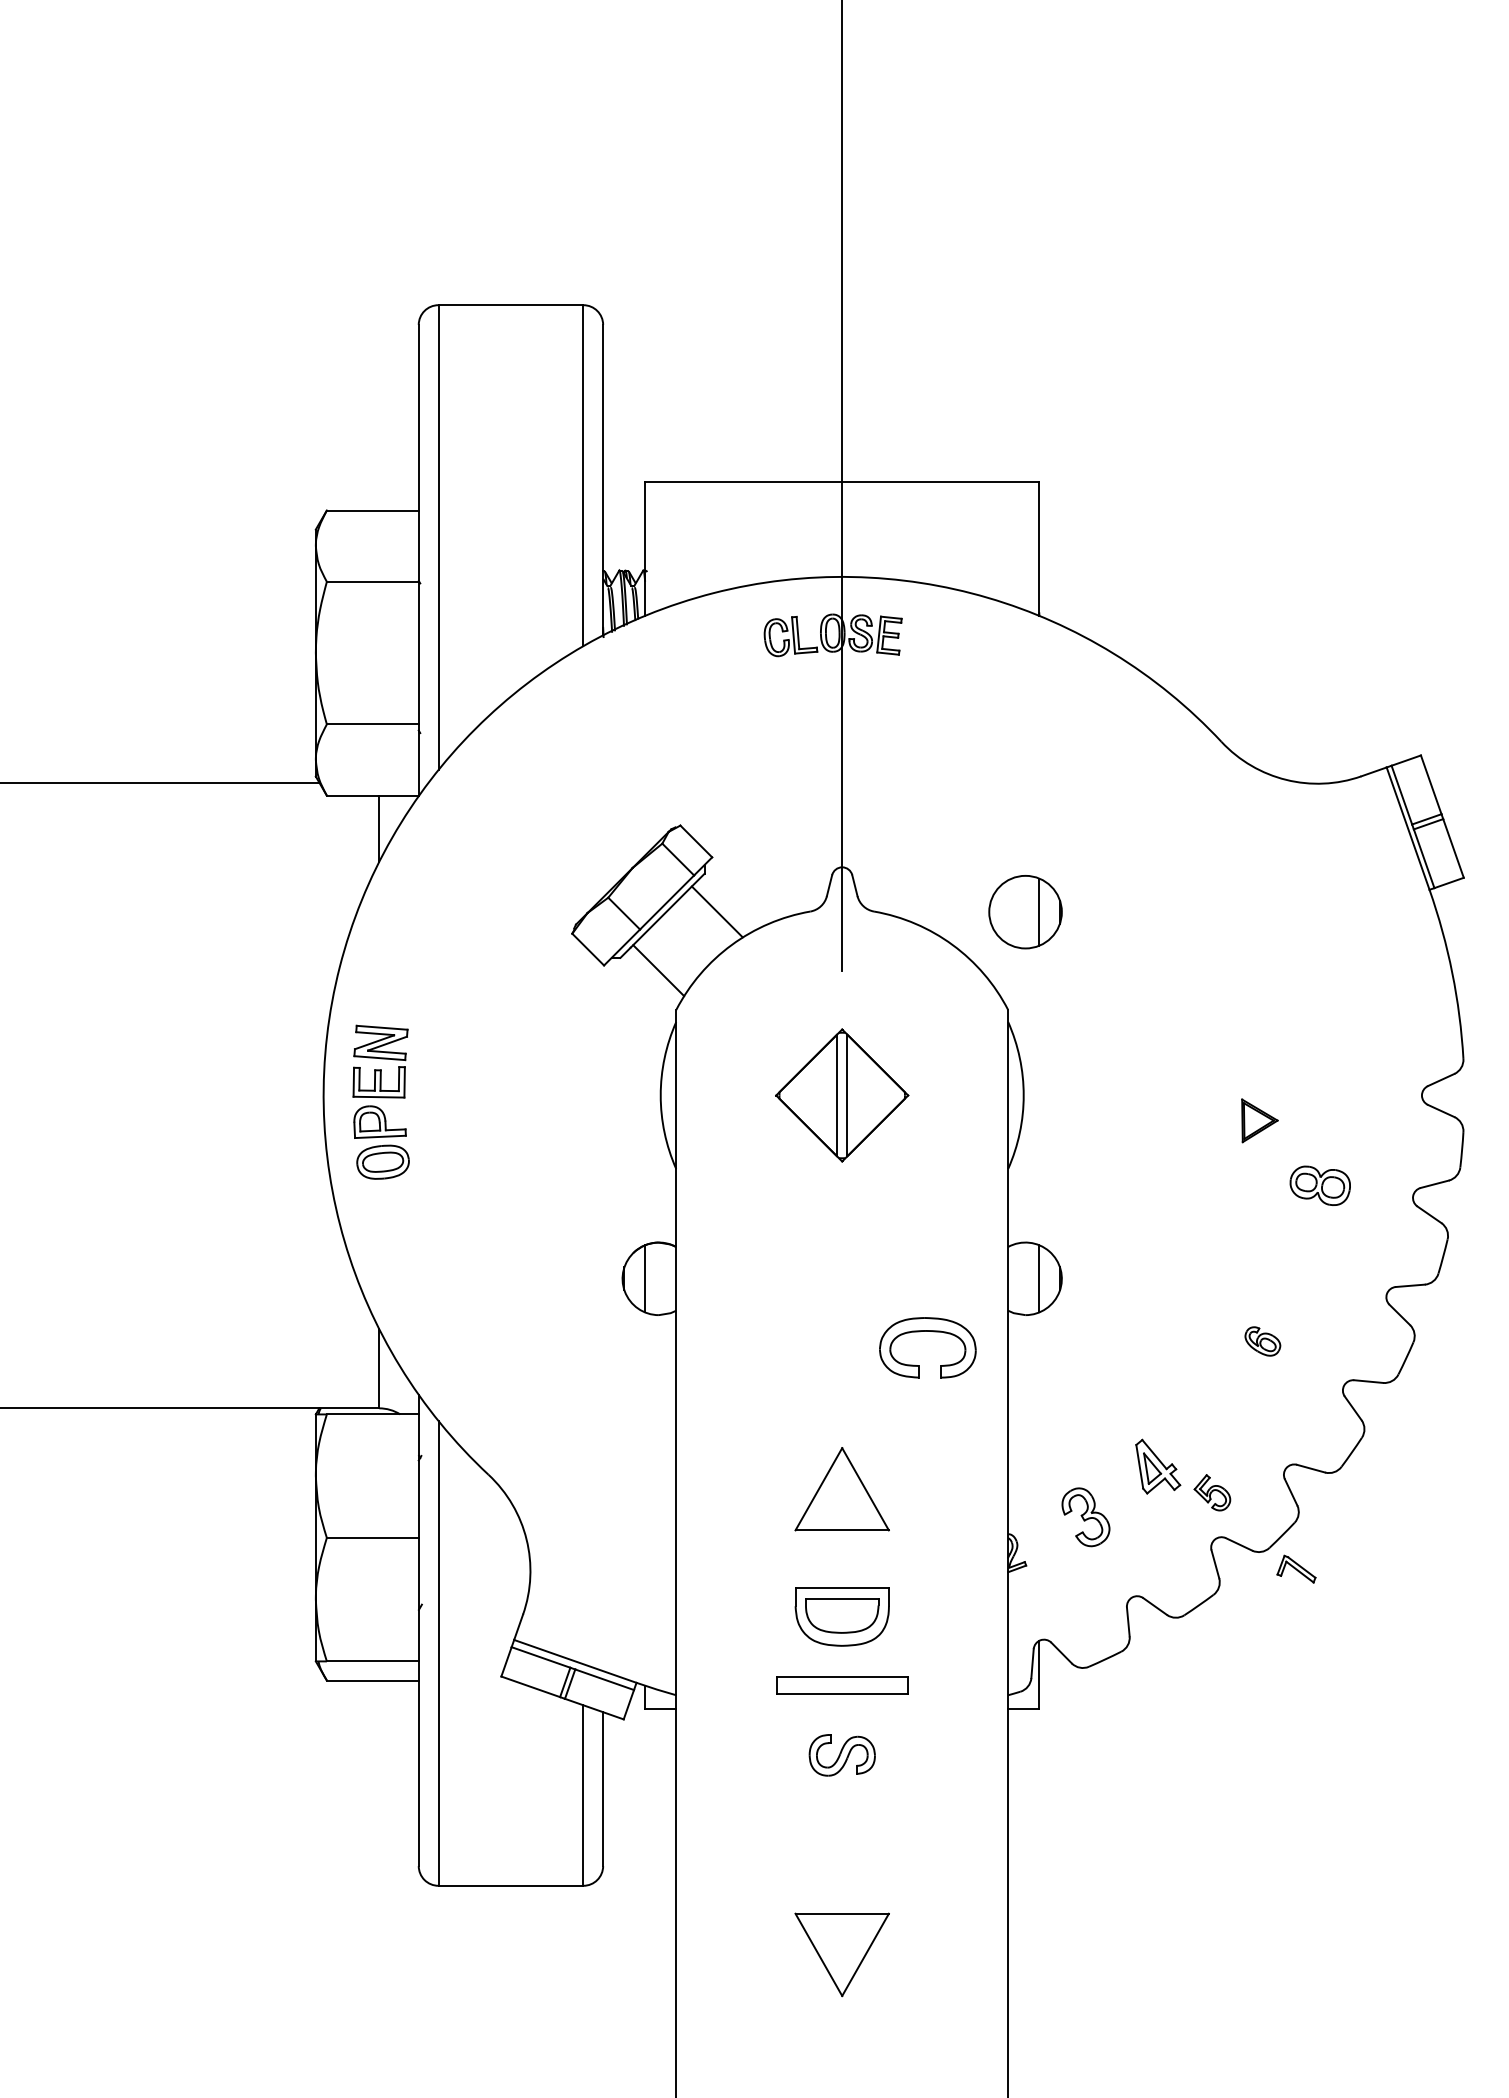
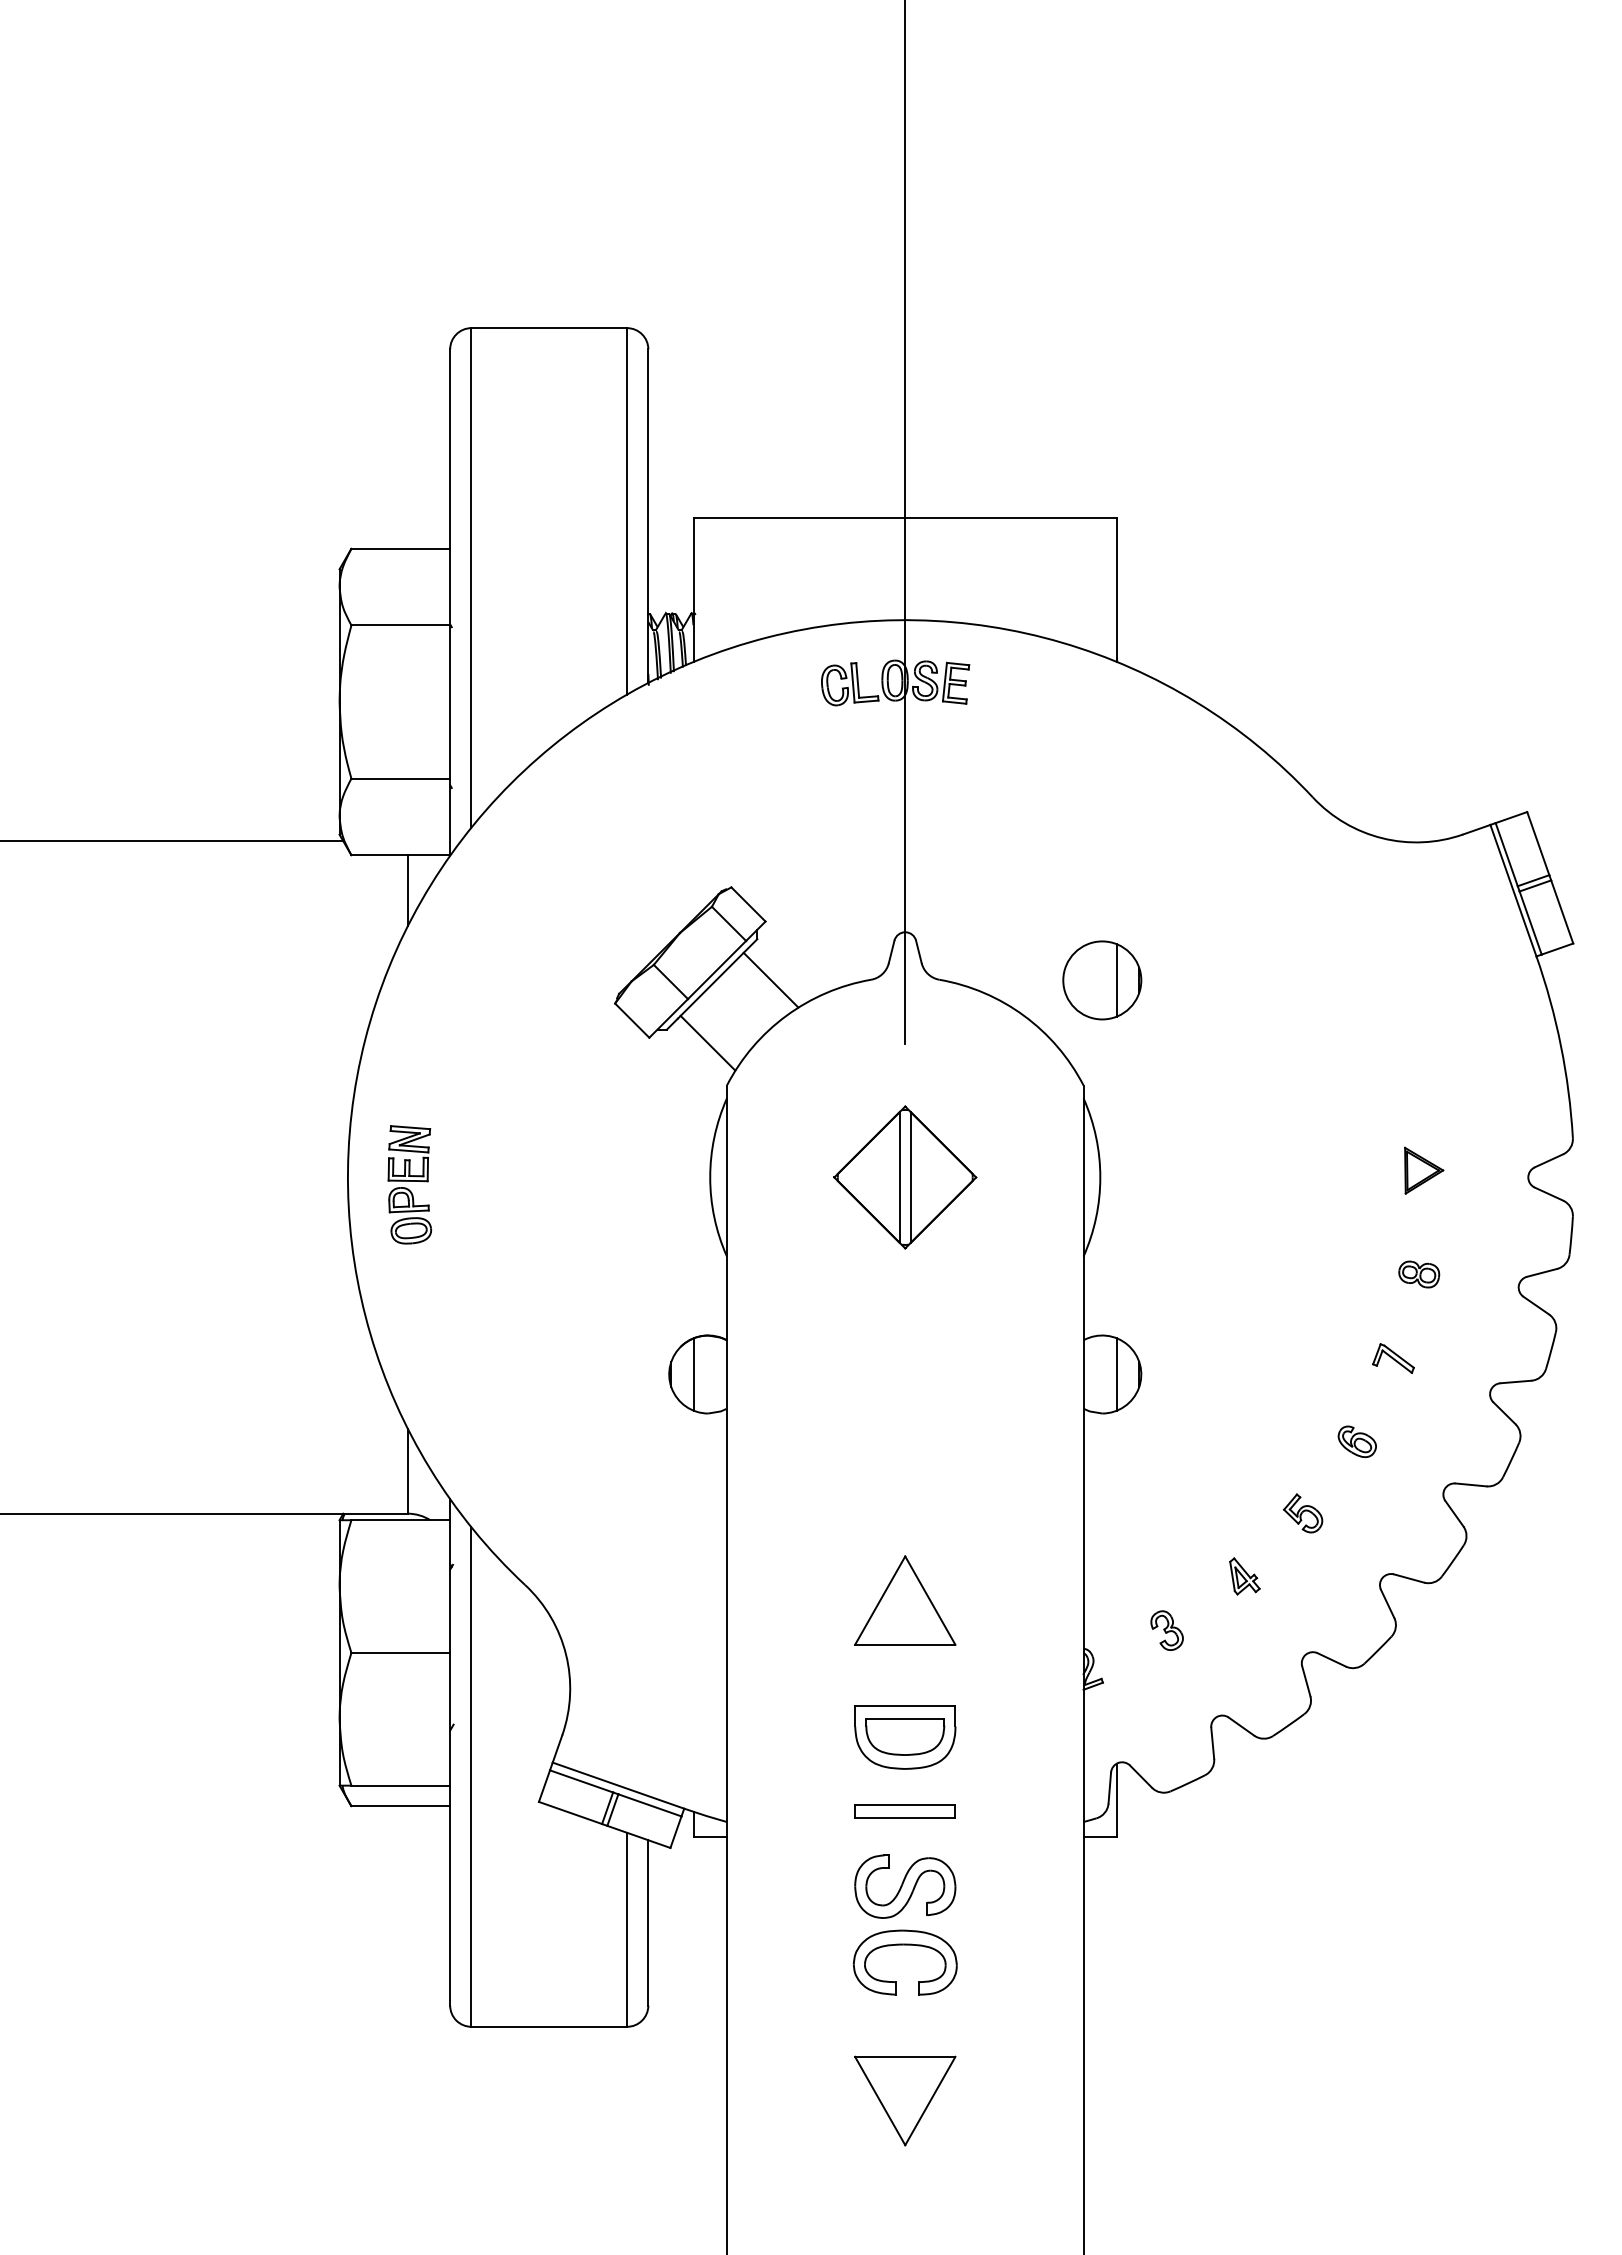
part: (380, 1102) -> (409, 1184), size x0.71
part: (1260, 1120) -> (1424, 1170), moved
part: (1320, 1185) -> (1419, 1274), size x0.62
part: (927, 1331) -> (904, 1945), moved
part: (1157, 1466) -> (1244, 1576), size x0.62
part: (1212, 1492) -> (1303, 1513), moved
part: (1085, 1517) -> (1166, 1630), size x0.62
part: (1296, 1569) -> (1393, 1358), moved
part: (841, 1685) -> (904, 1811), size x0.71
part: (842, 1755) -> (905, 1886), size x1.43

